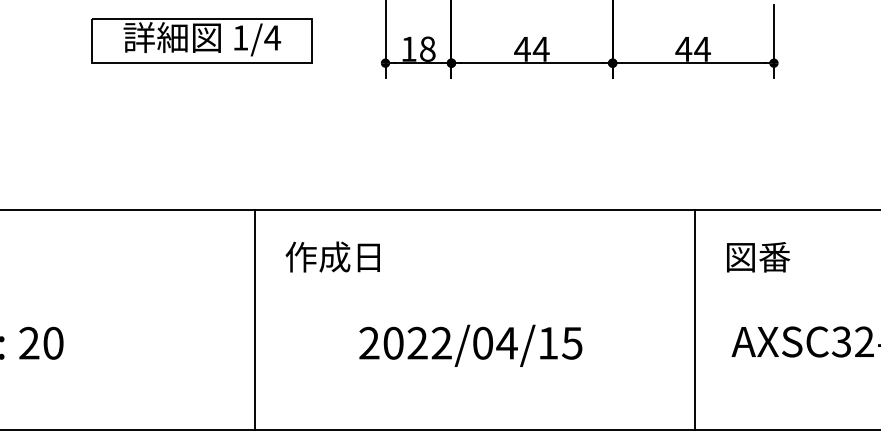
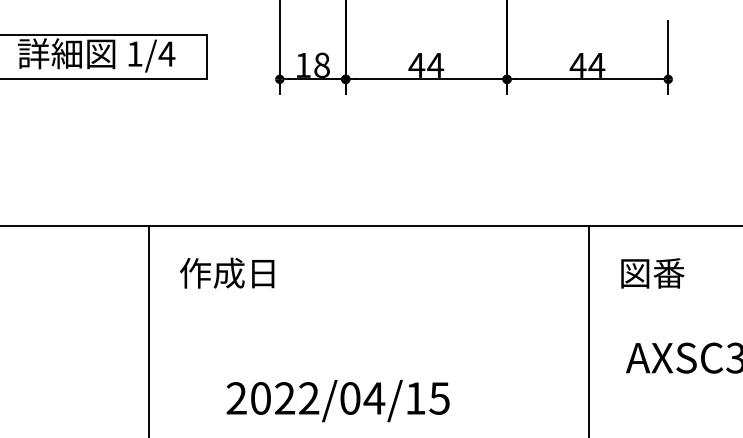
text: (470, 345) -> (337, 400), moved

